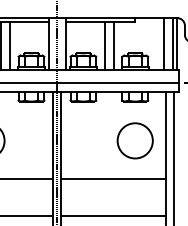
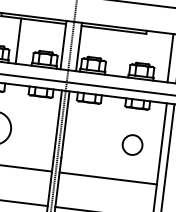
line: (10, 45) -> (27, 41), removed
line: (104, 45) -> (114, 52), removed
line: (113, 45) -> (123, 53), removed
circle: (134, 140) -> (132, 144), size x0.6

